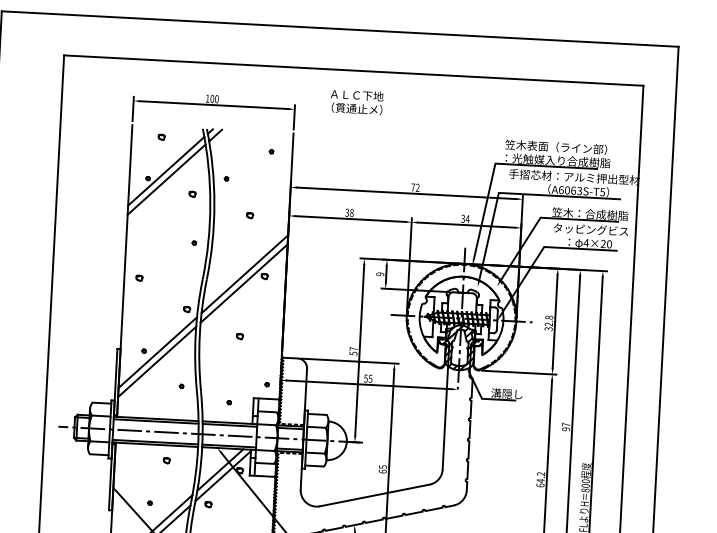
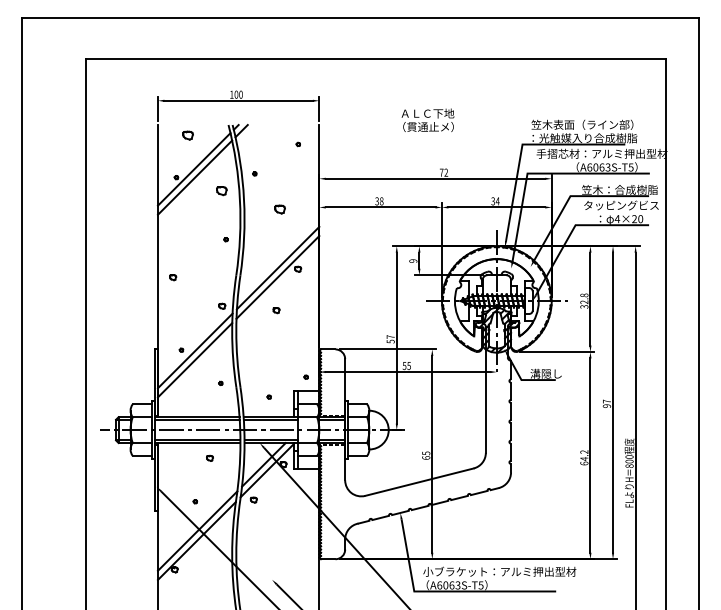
text: (356, 101) -> (427, 119), moved
part: (161, 137) -> (187, 135), size x1.6
part: (192, 193) -> (221, 190), size x1.6
part: (250, 214) -> (280, 208), size x1.6
part: (239, 336) -> (276, 310), moved

